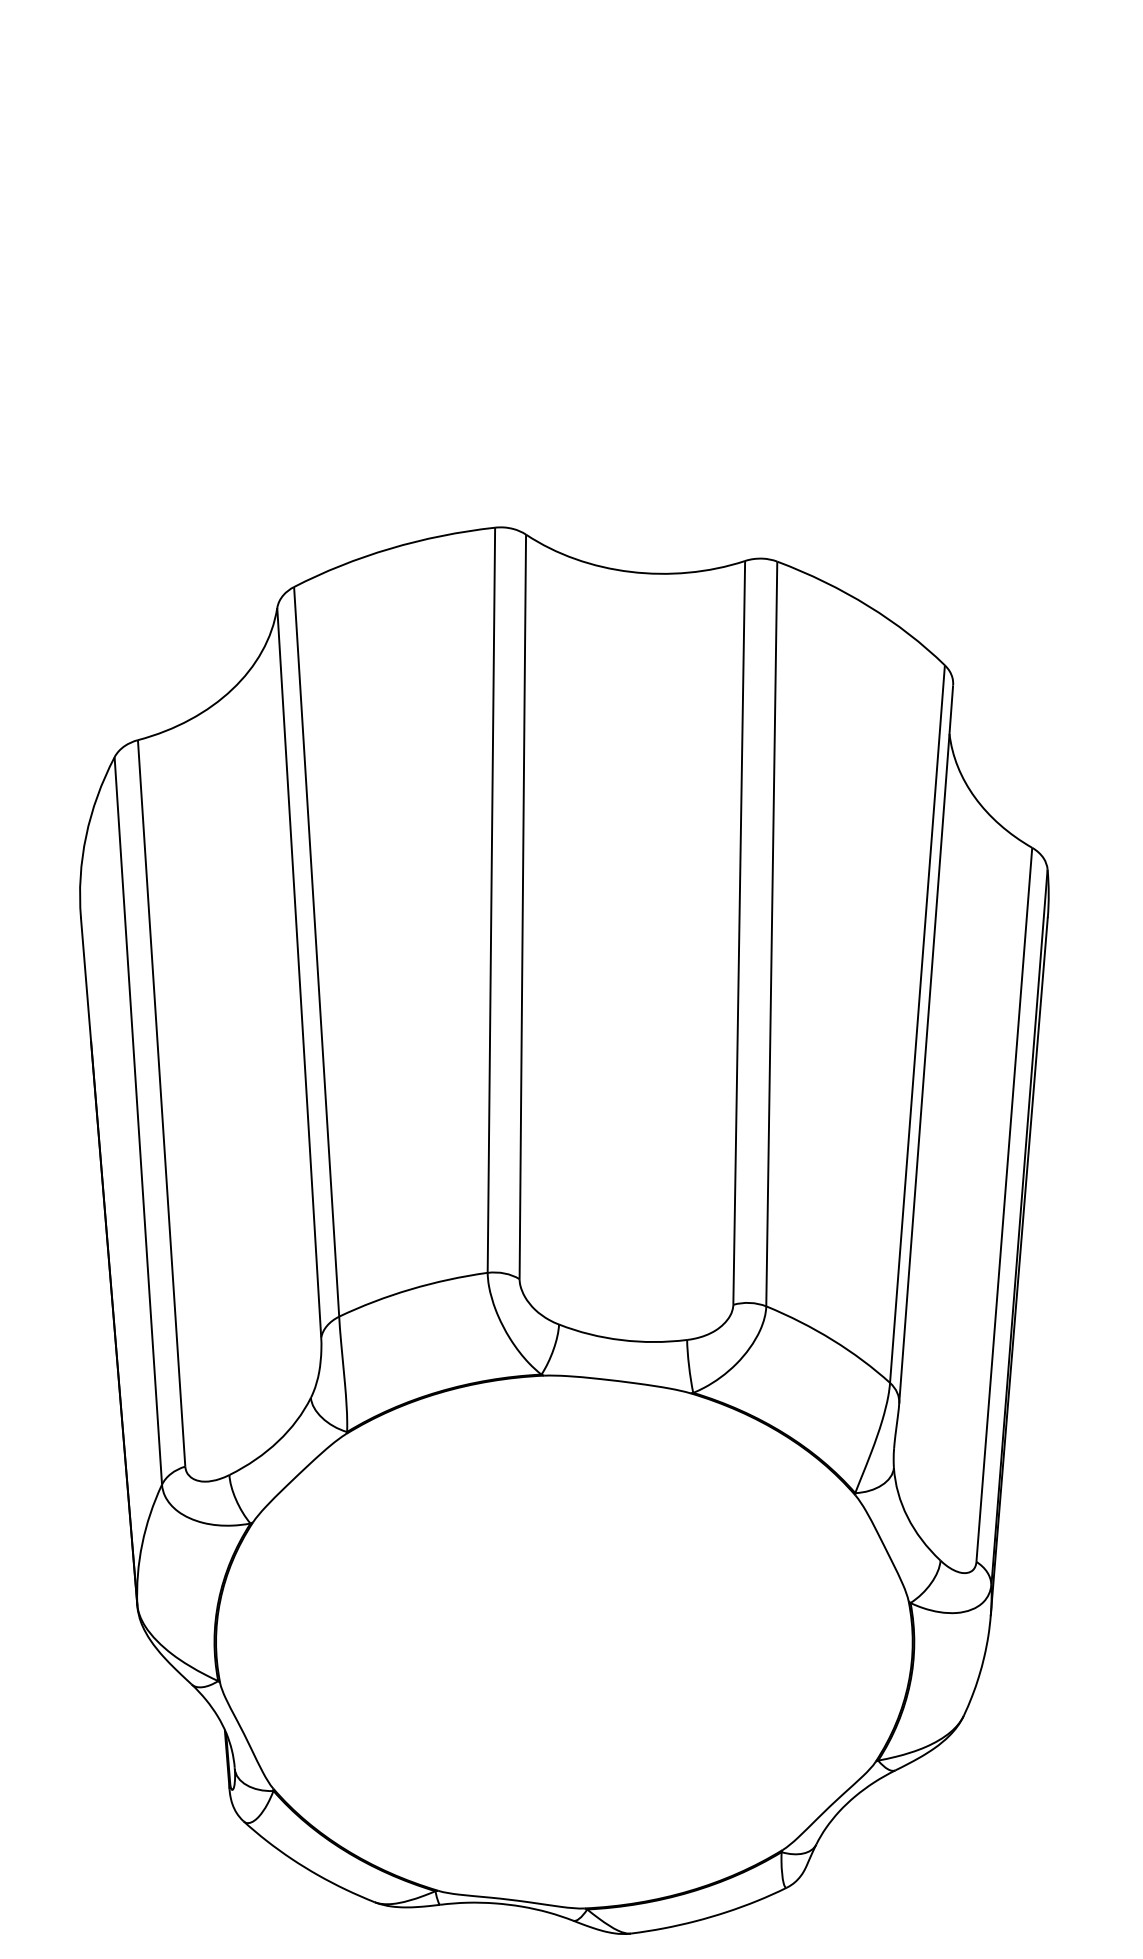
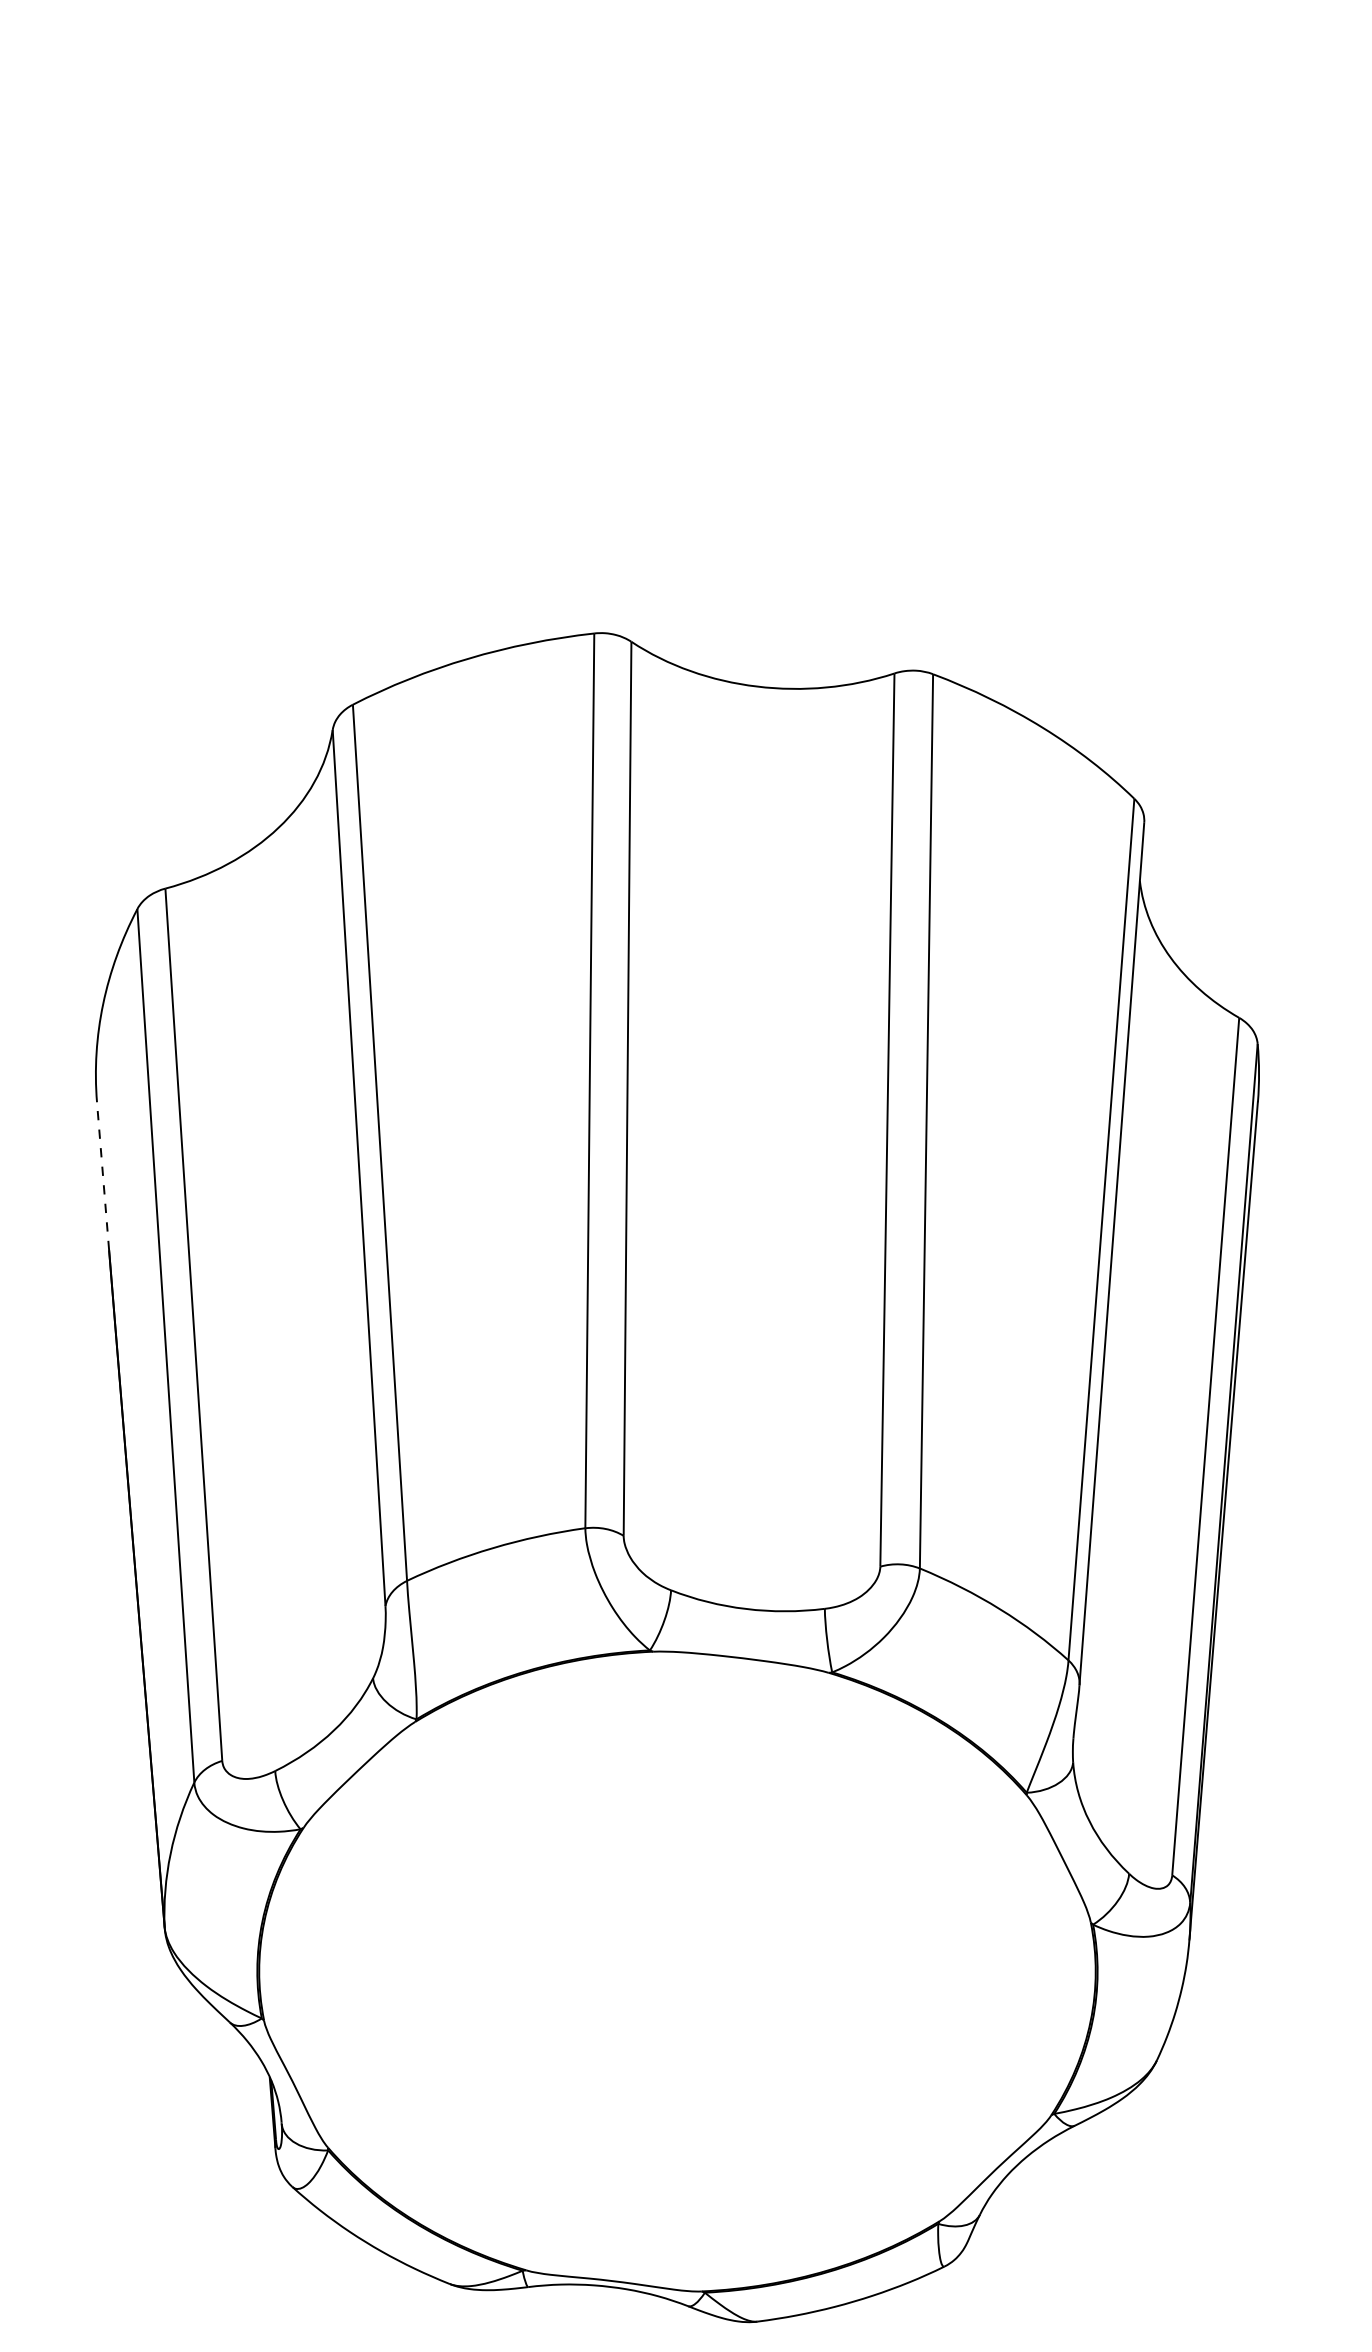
line: (86, 979) -> (103, 1175), solid -> dashed

